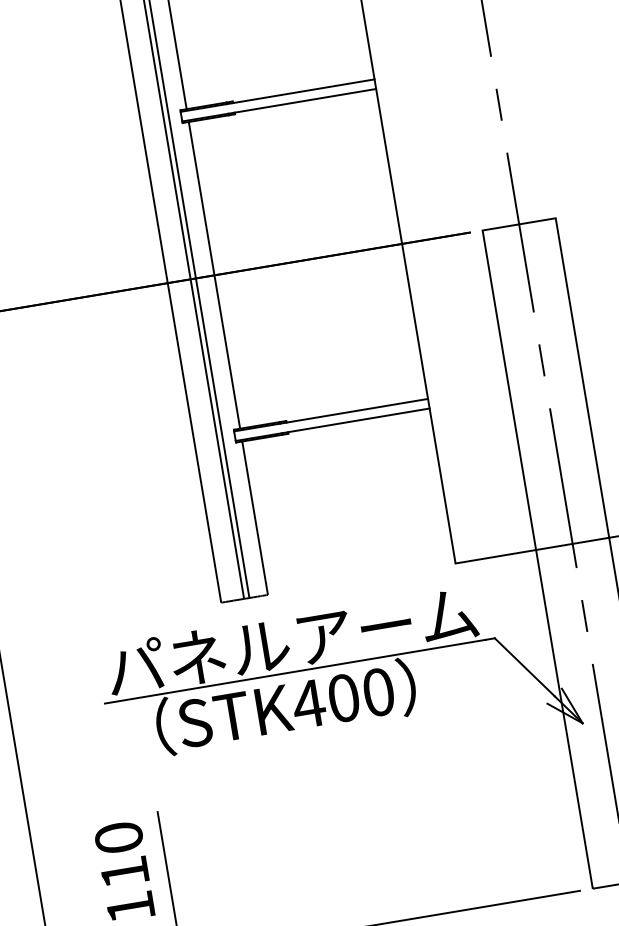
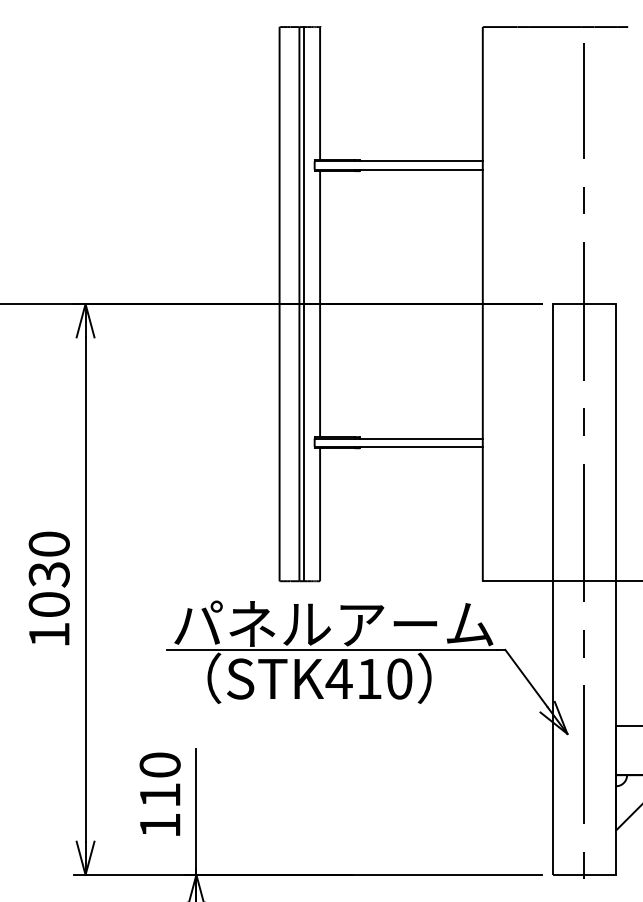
text: (343, 697) -> (369, 678), STK400 -> STK410

